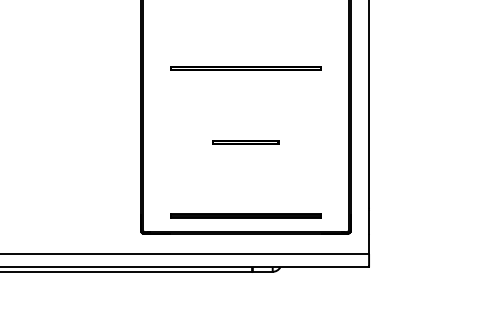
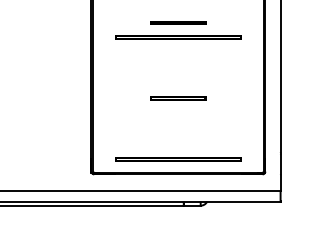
line: (245, 50) -> (178, 22), added

